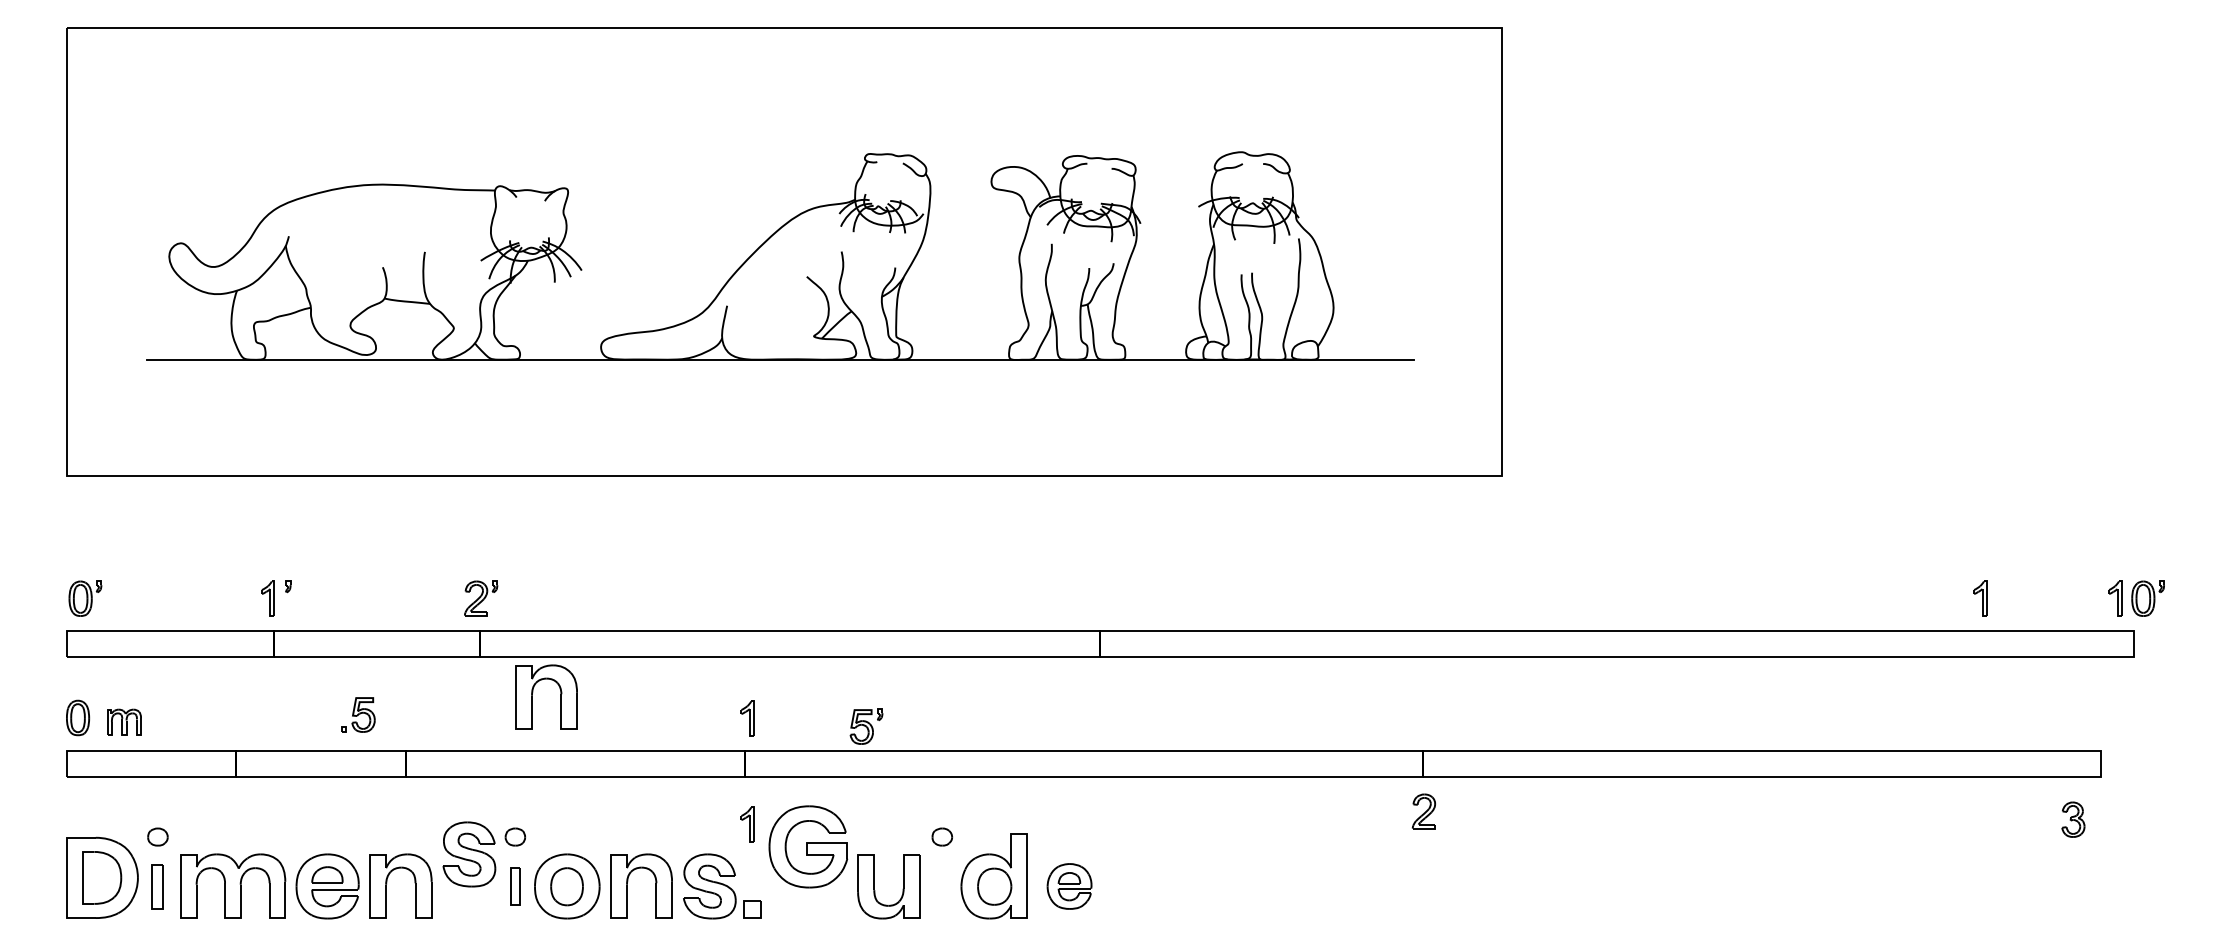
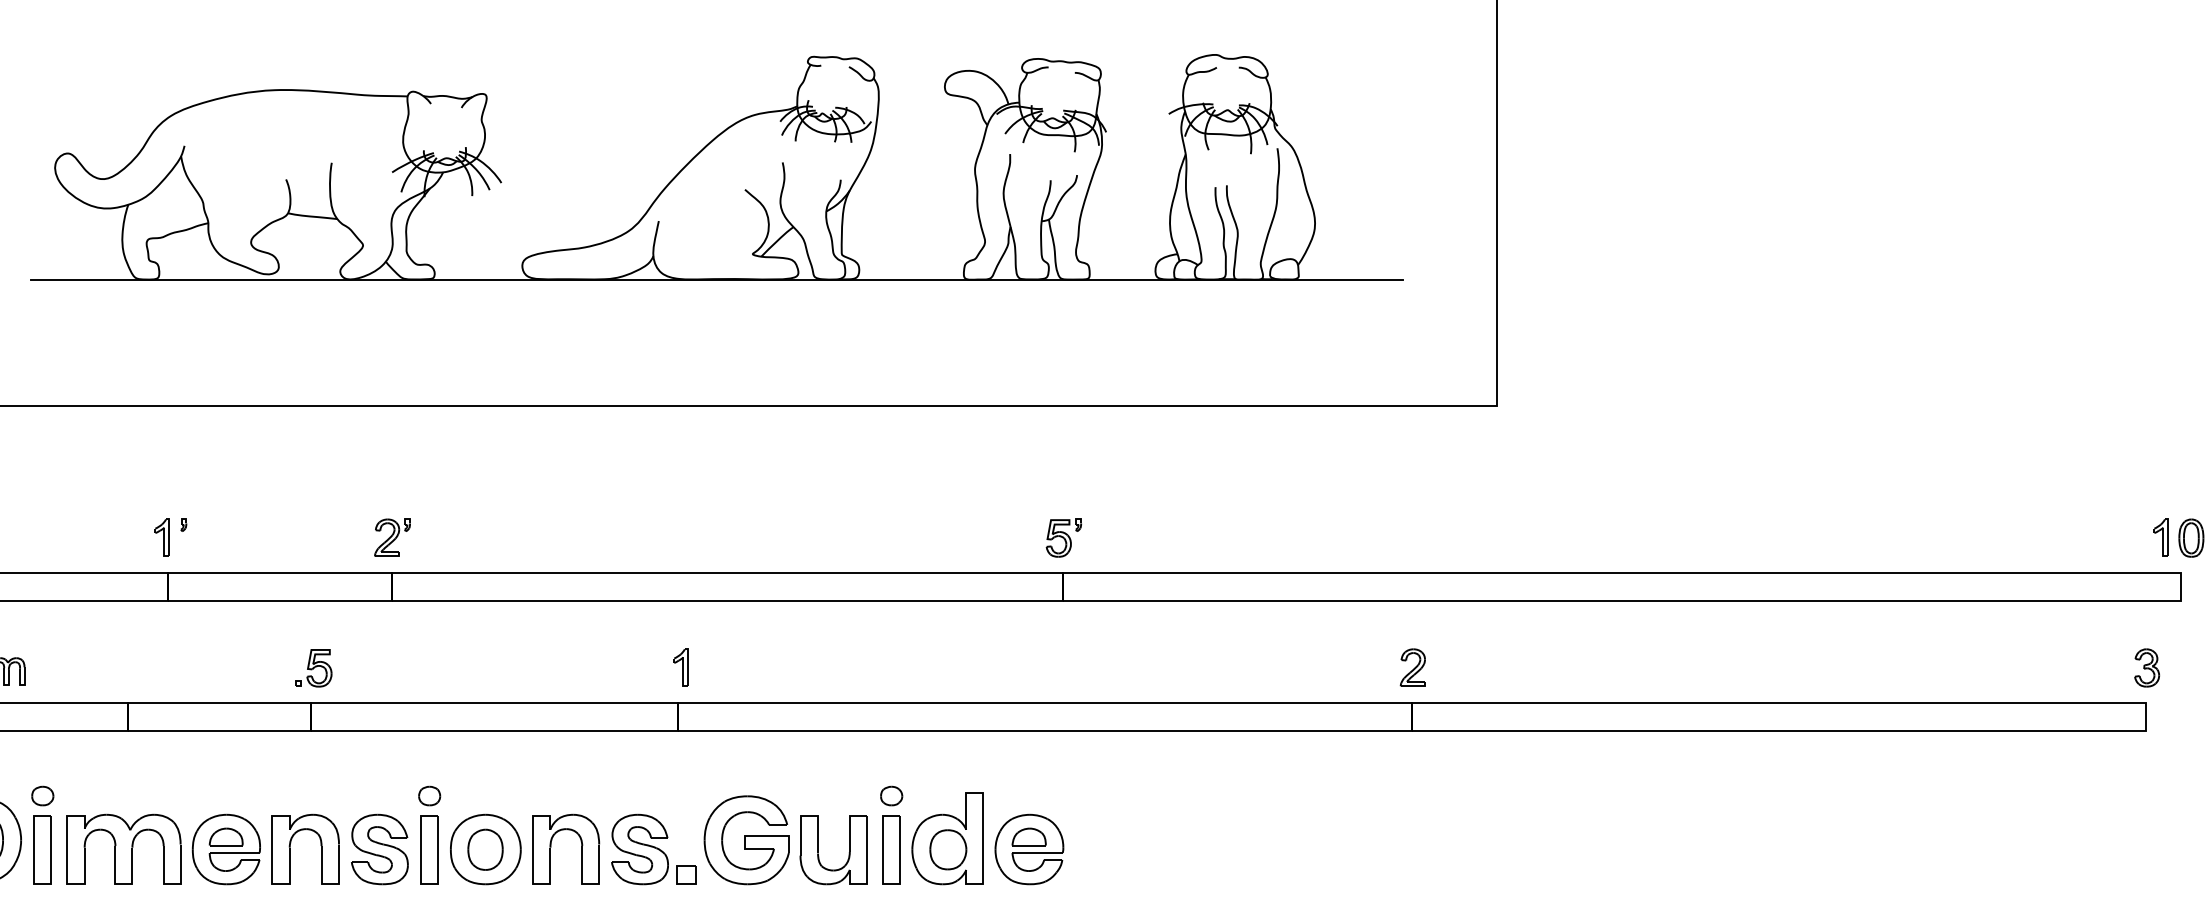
part: (1980, 598) -> (2015, 537), removed
part: (533, 692) -> (449, 639), removed
part: (358, 714) -> (313, 667), moved
part: (866, 726) -> (1063, 537), moved
part: (1423, 811) -> (1412, 667), moved
part: (2073, 819) -> (2147, 667), moved
part: (747, 824) -> (680, 782), removed
part: (808, 846) -> (746, 839), moved
part: (469, 854) -> (379, 849), moved
part: (157, 886) -> (42, 849), size x1.43
part: (515, 886) -> (429, 849), size x1.67
part: (941, 886) -> (890, 849), added
part: (1069, 886) -> (1029, 849), size x1.43

